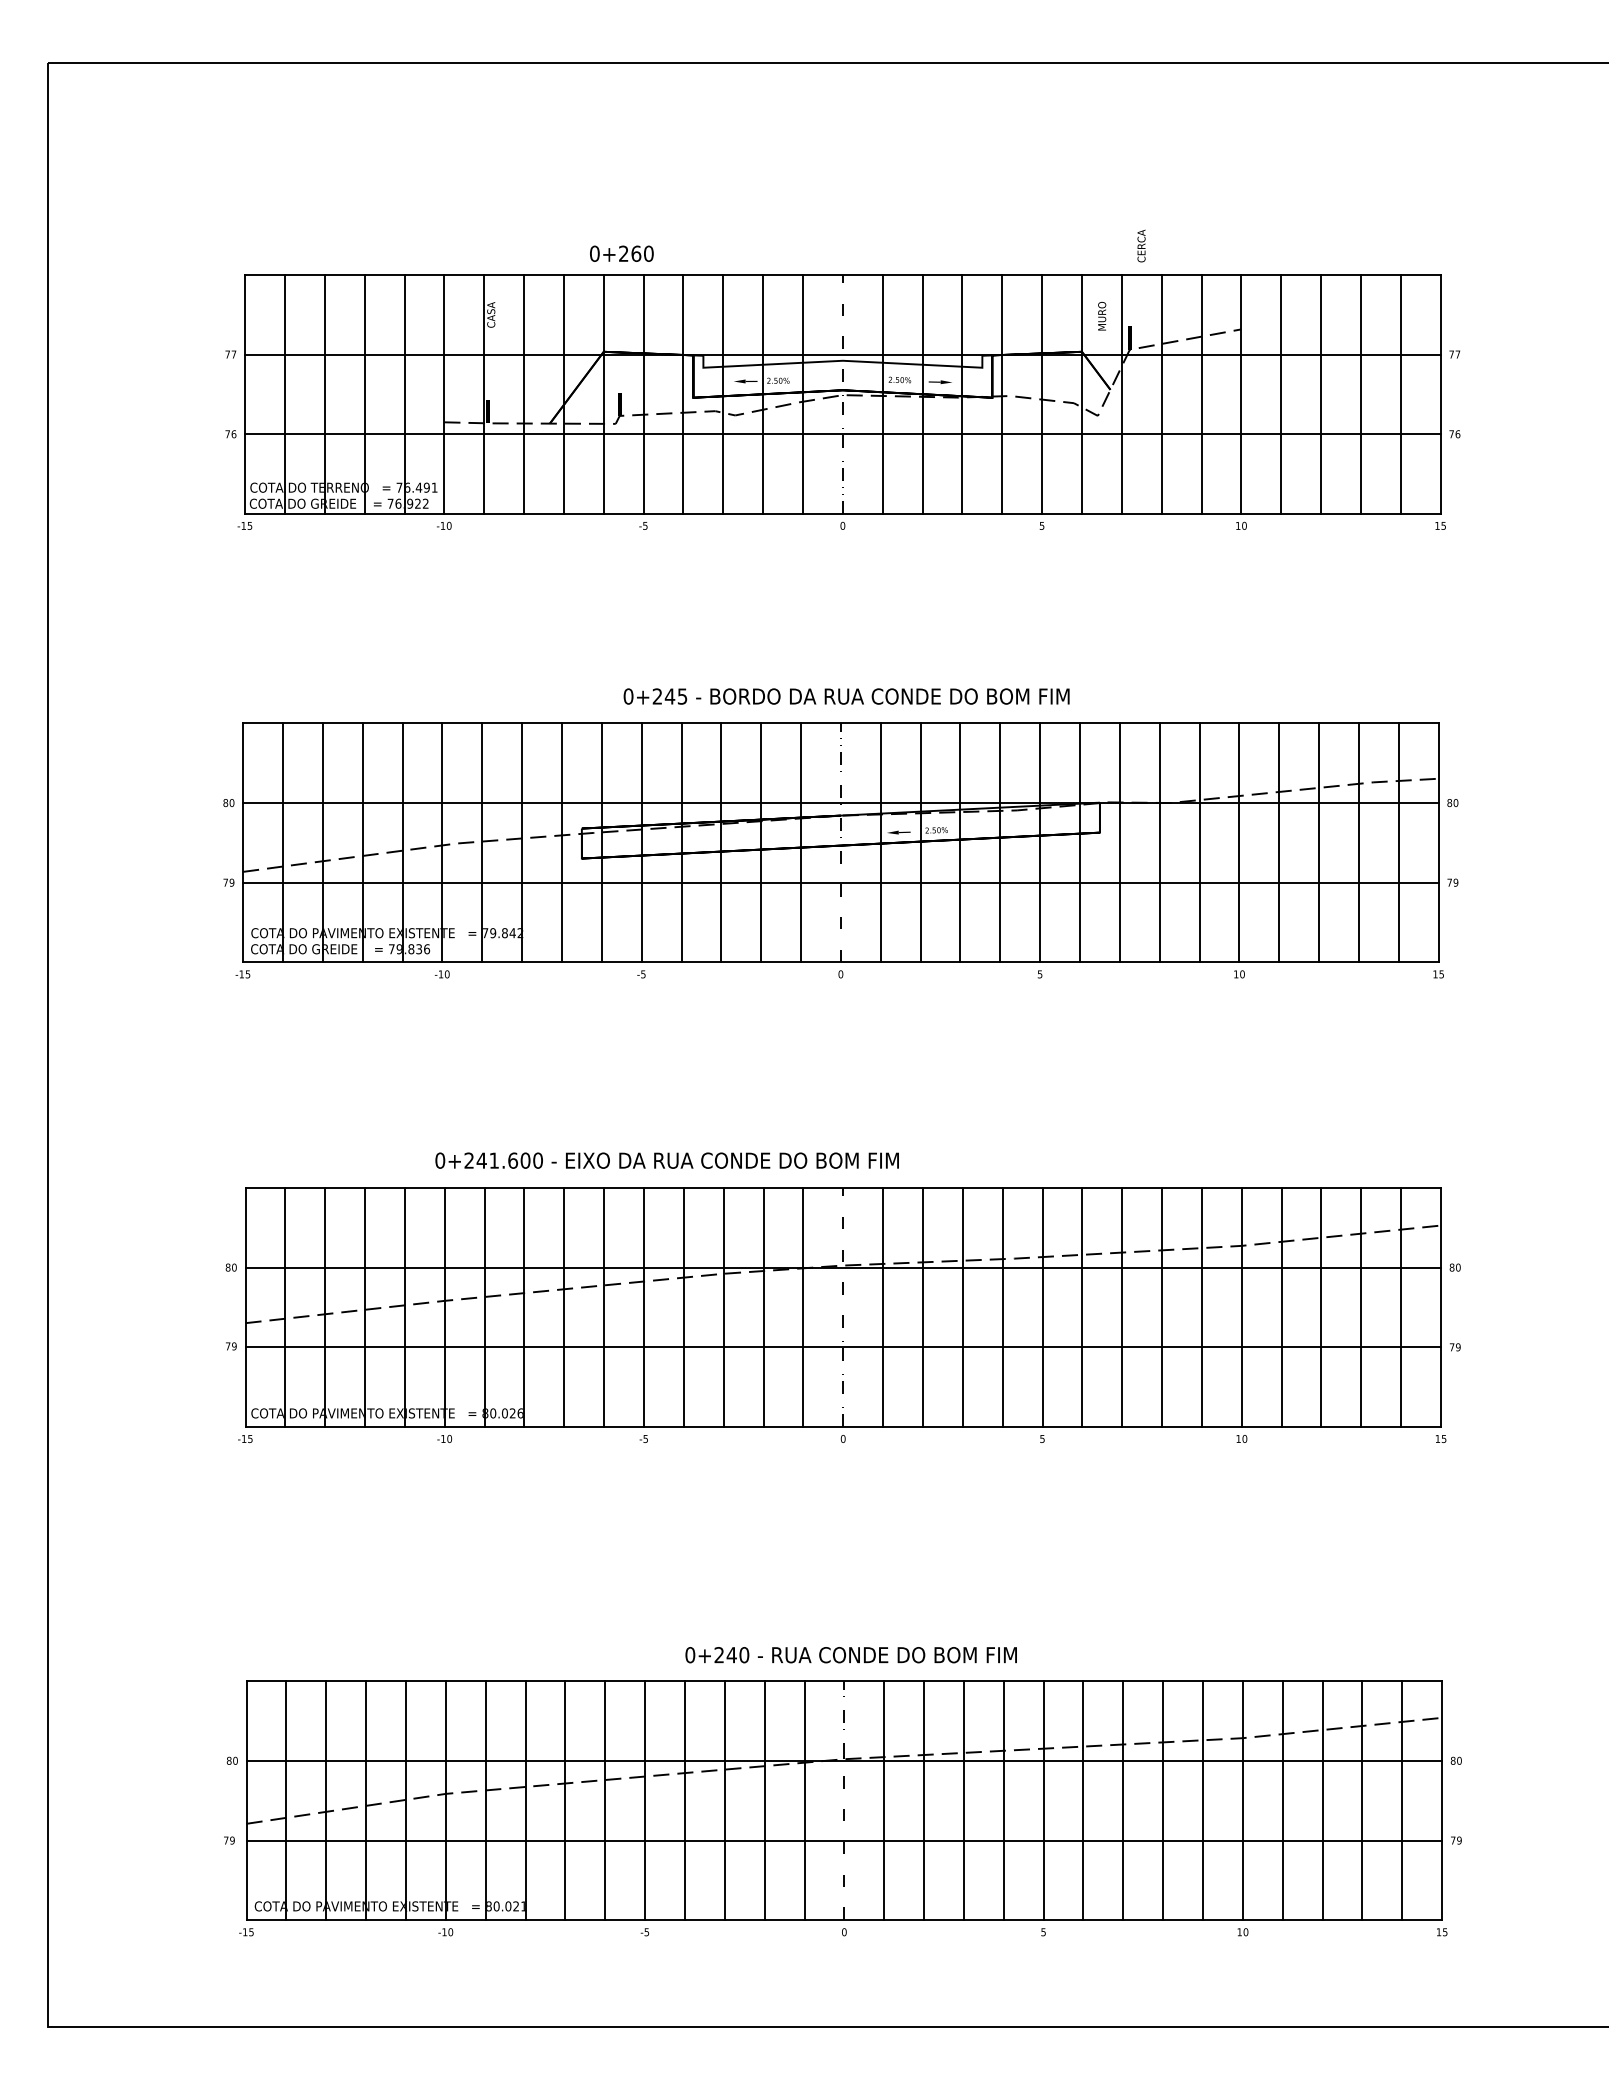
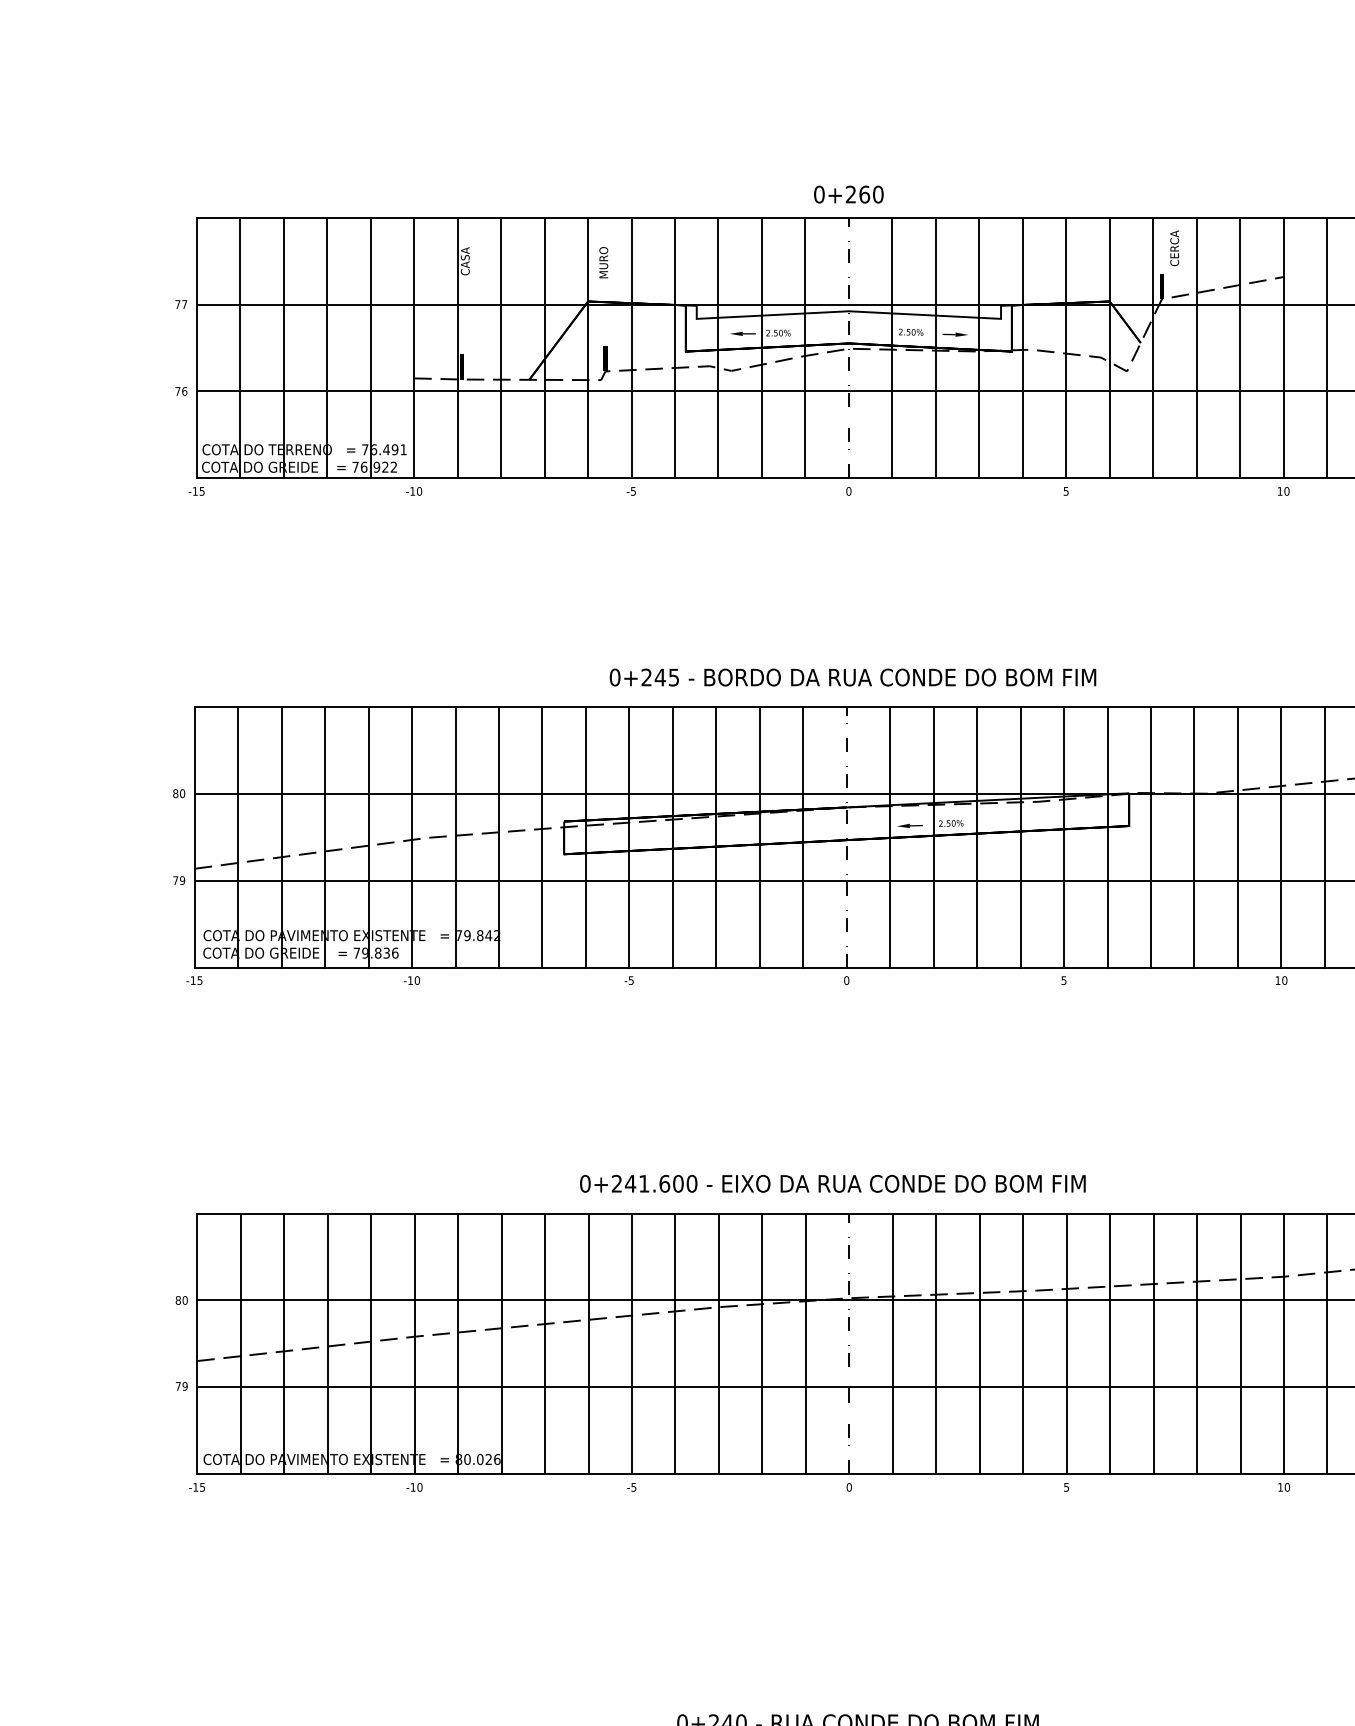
text: (1141, 245) -> (1174, 247), moved
text: (621, 253) -> (848, 194), moved
text: (1102, 315) -> (604, 261), moved
text: (666, 1160) -> (832, 1183), moved

